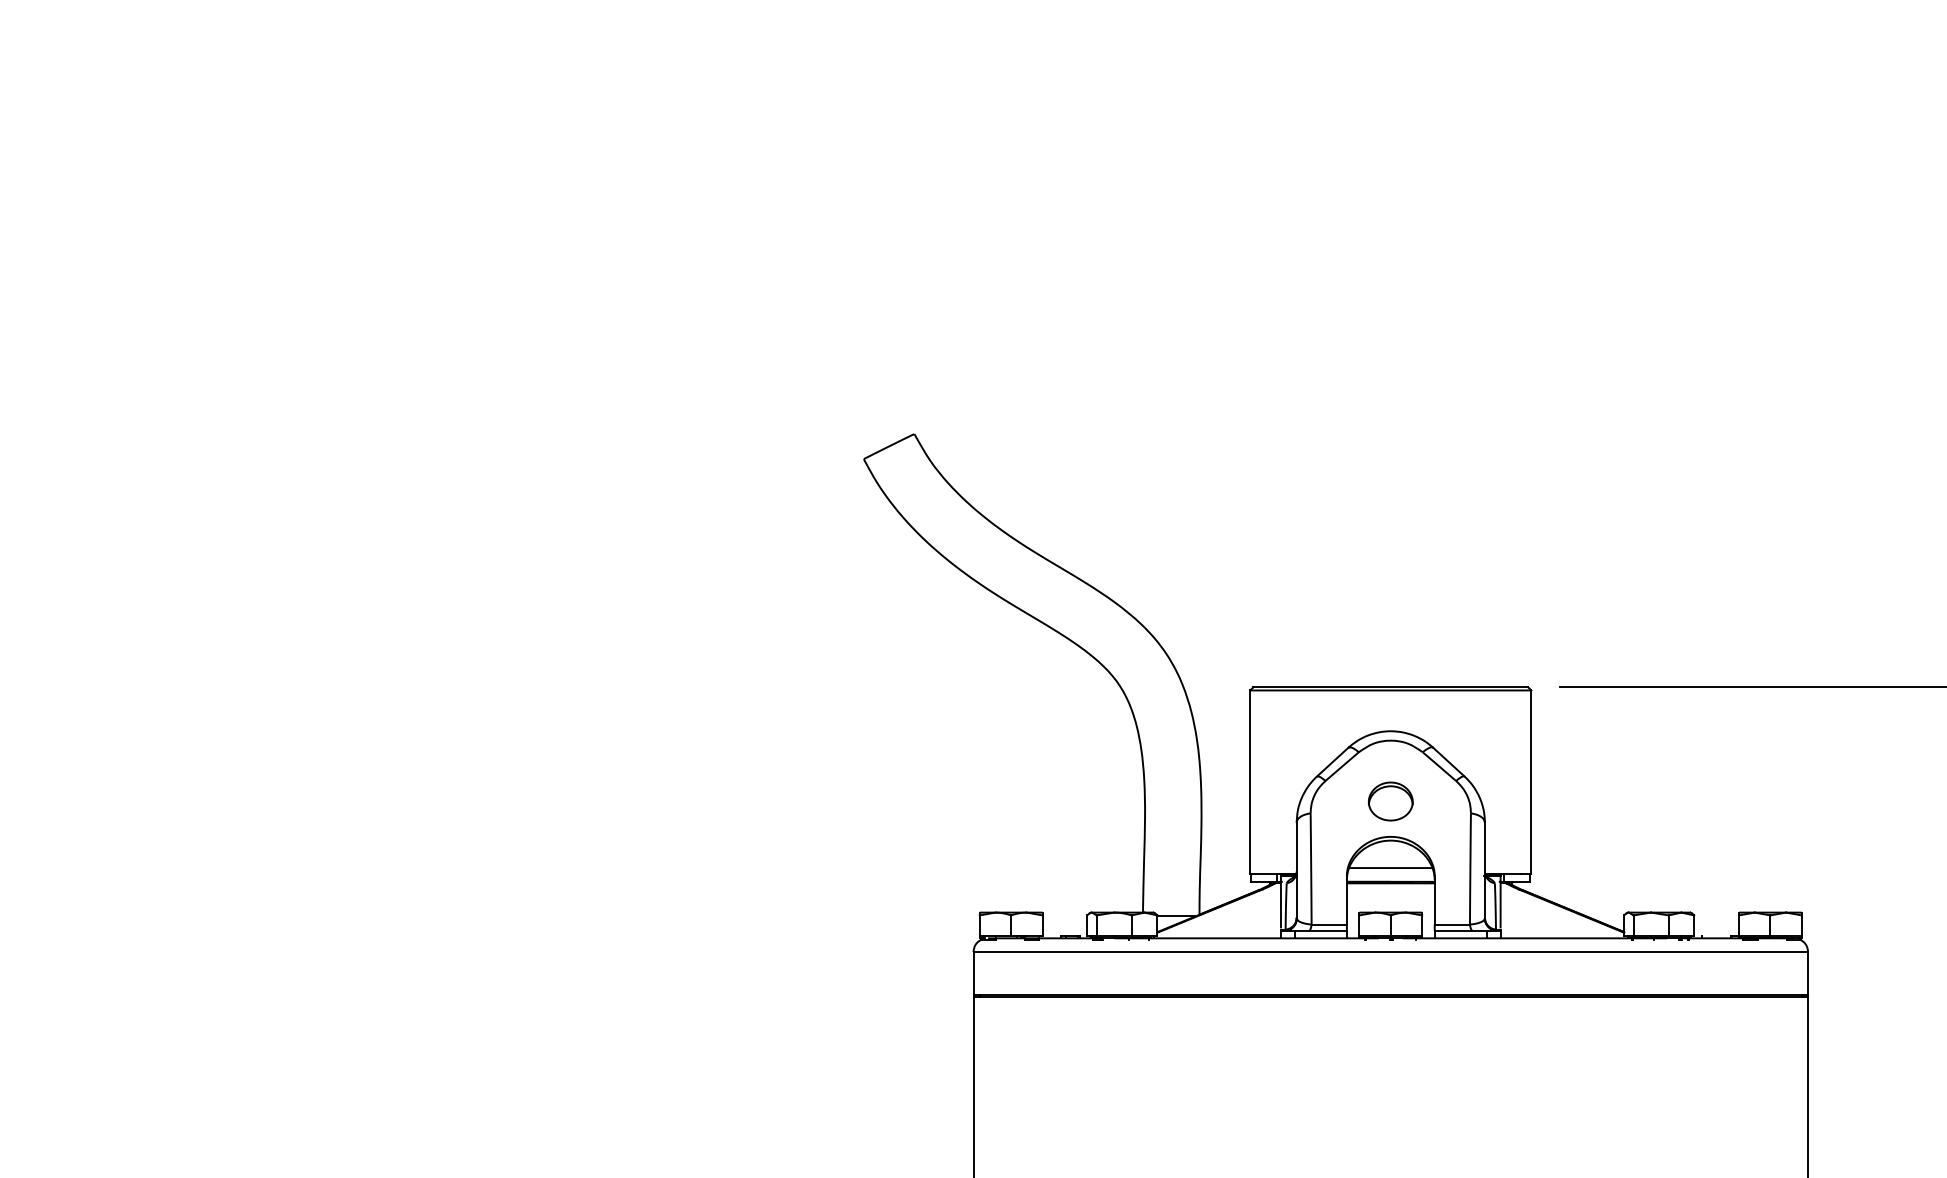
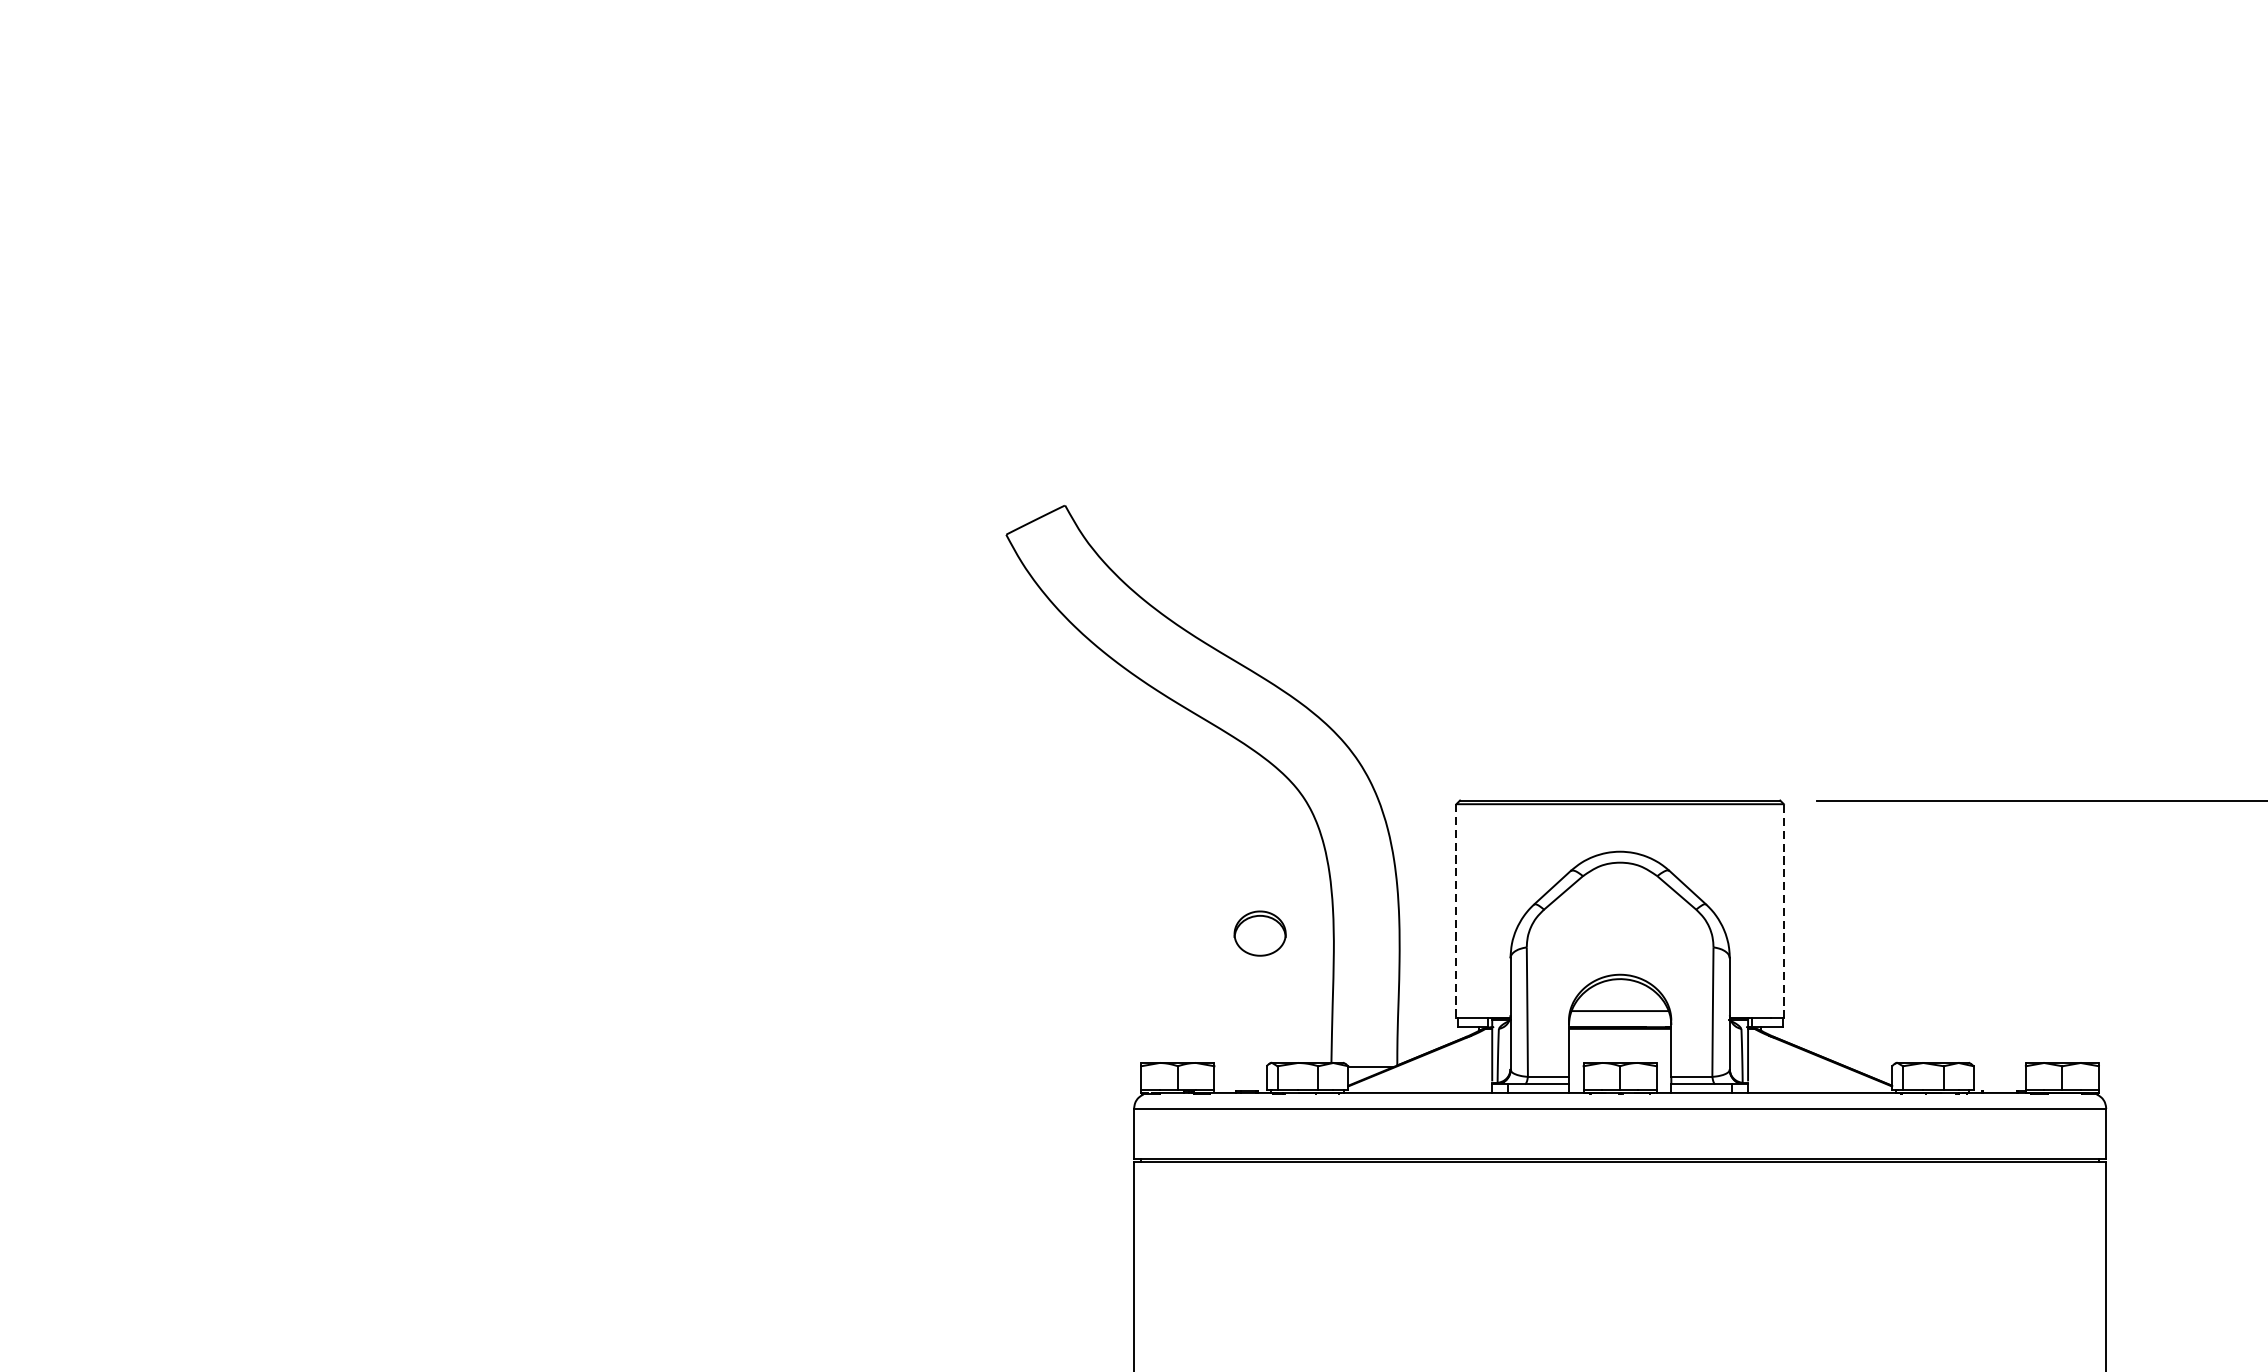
line: (1250, 782) -> (1456, 911), solid -> dashed
line: (1531, 782) -> (1784, 911), solid -> dashed
part: (1390, 801) -> (1259, 933), moved

